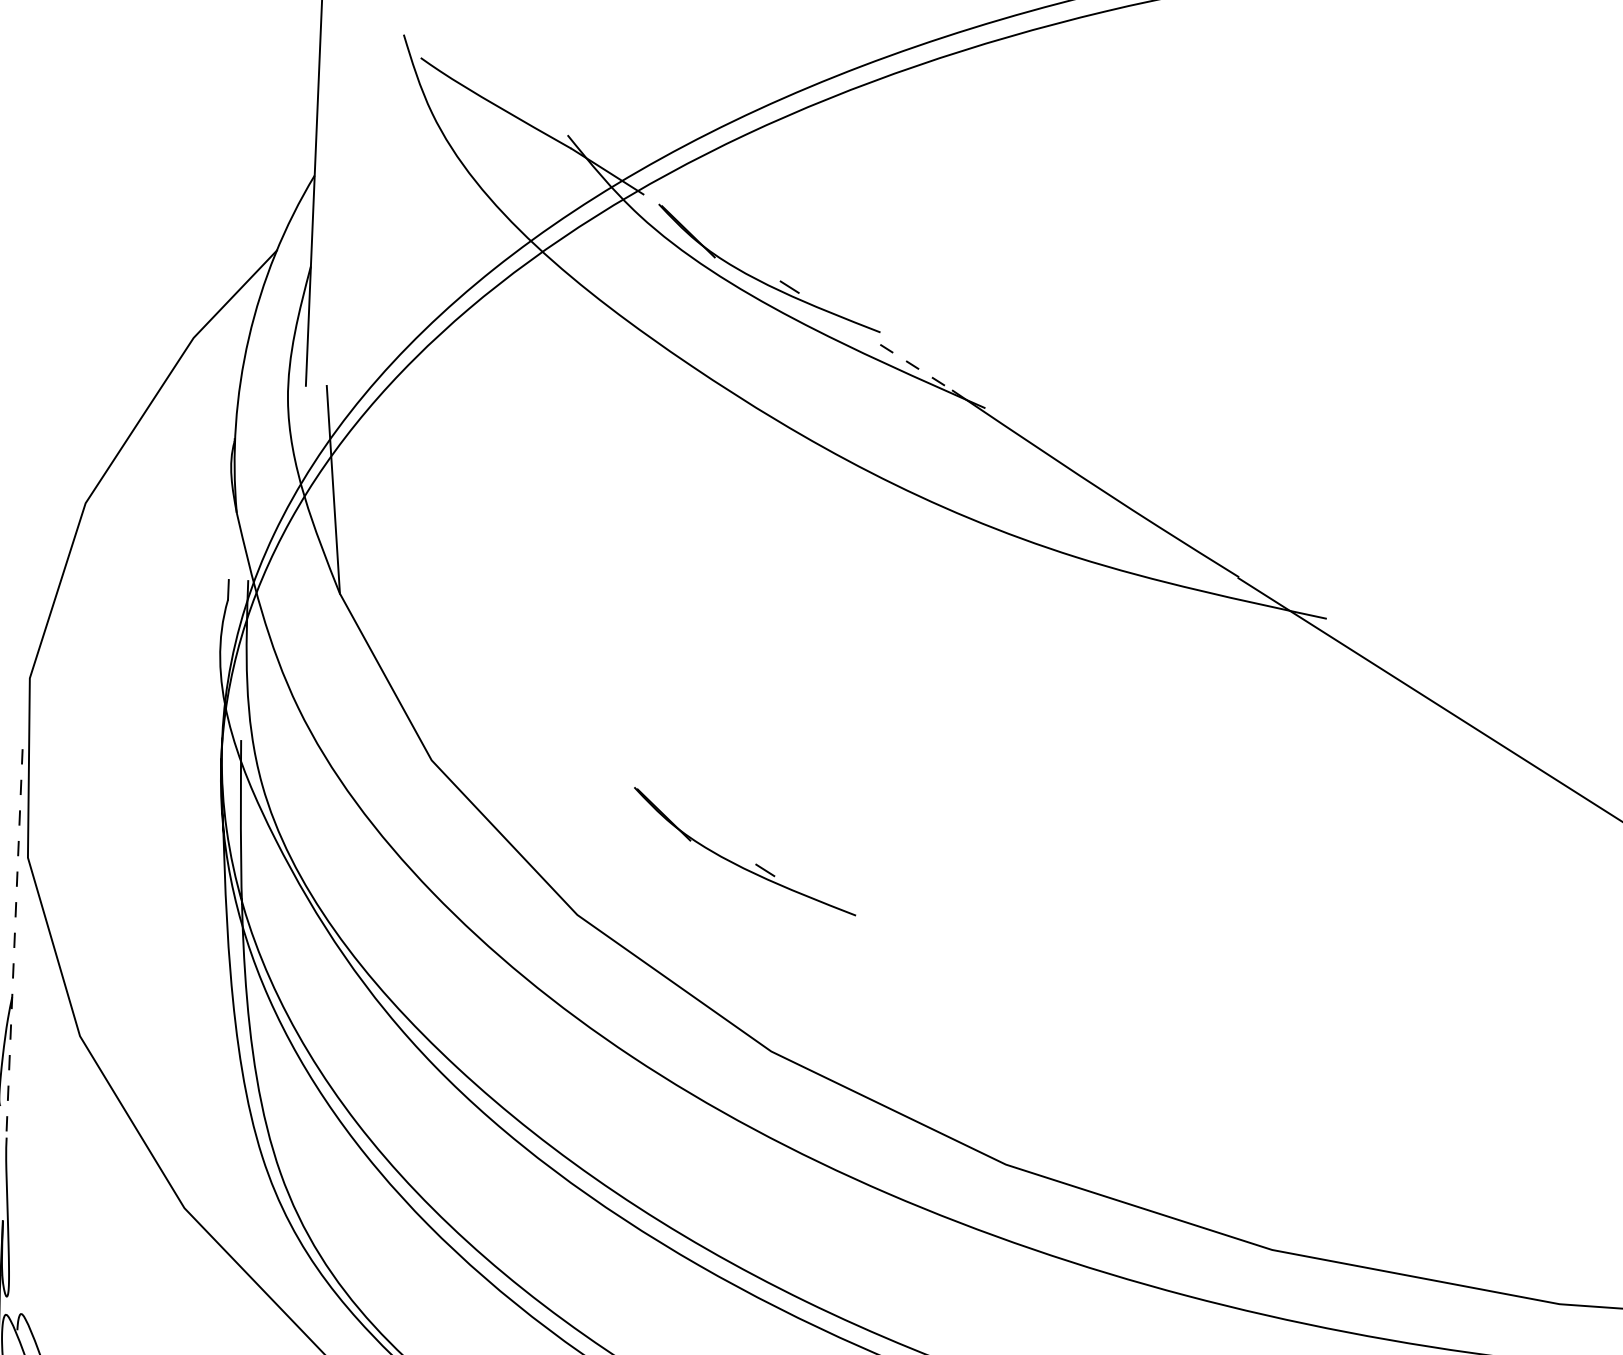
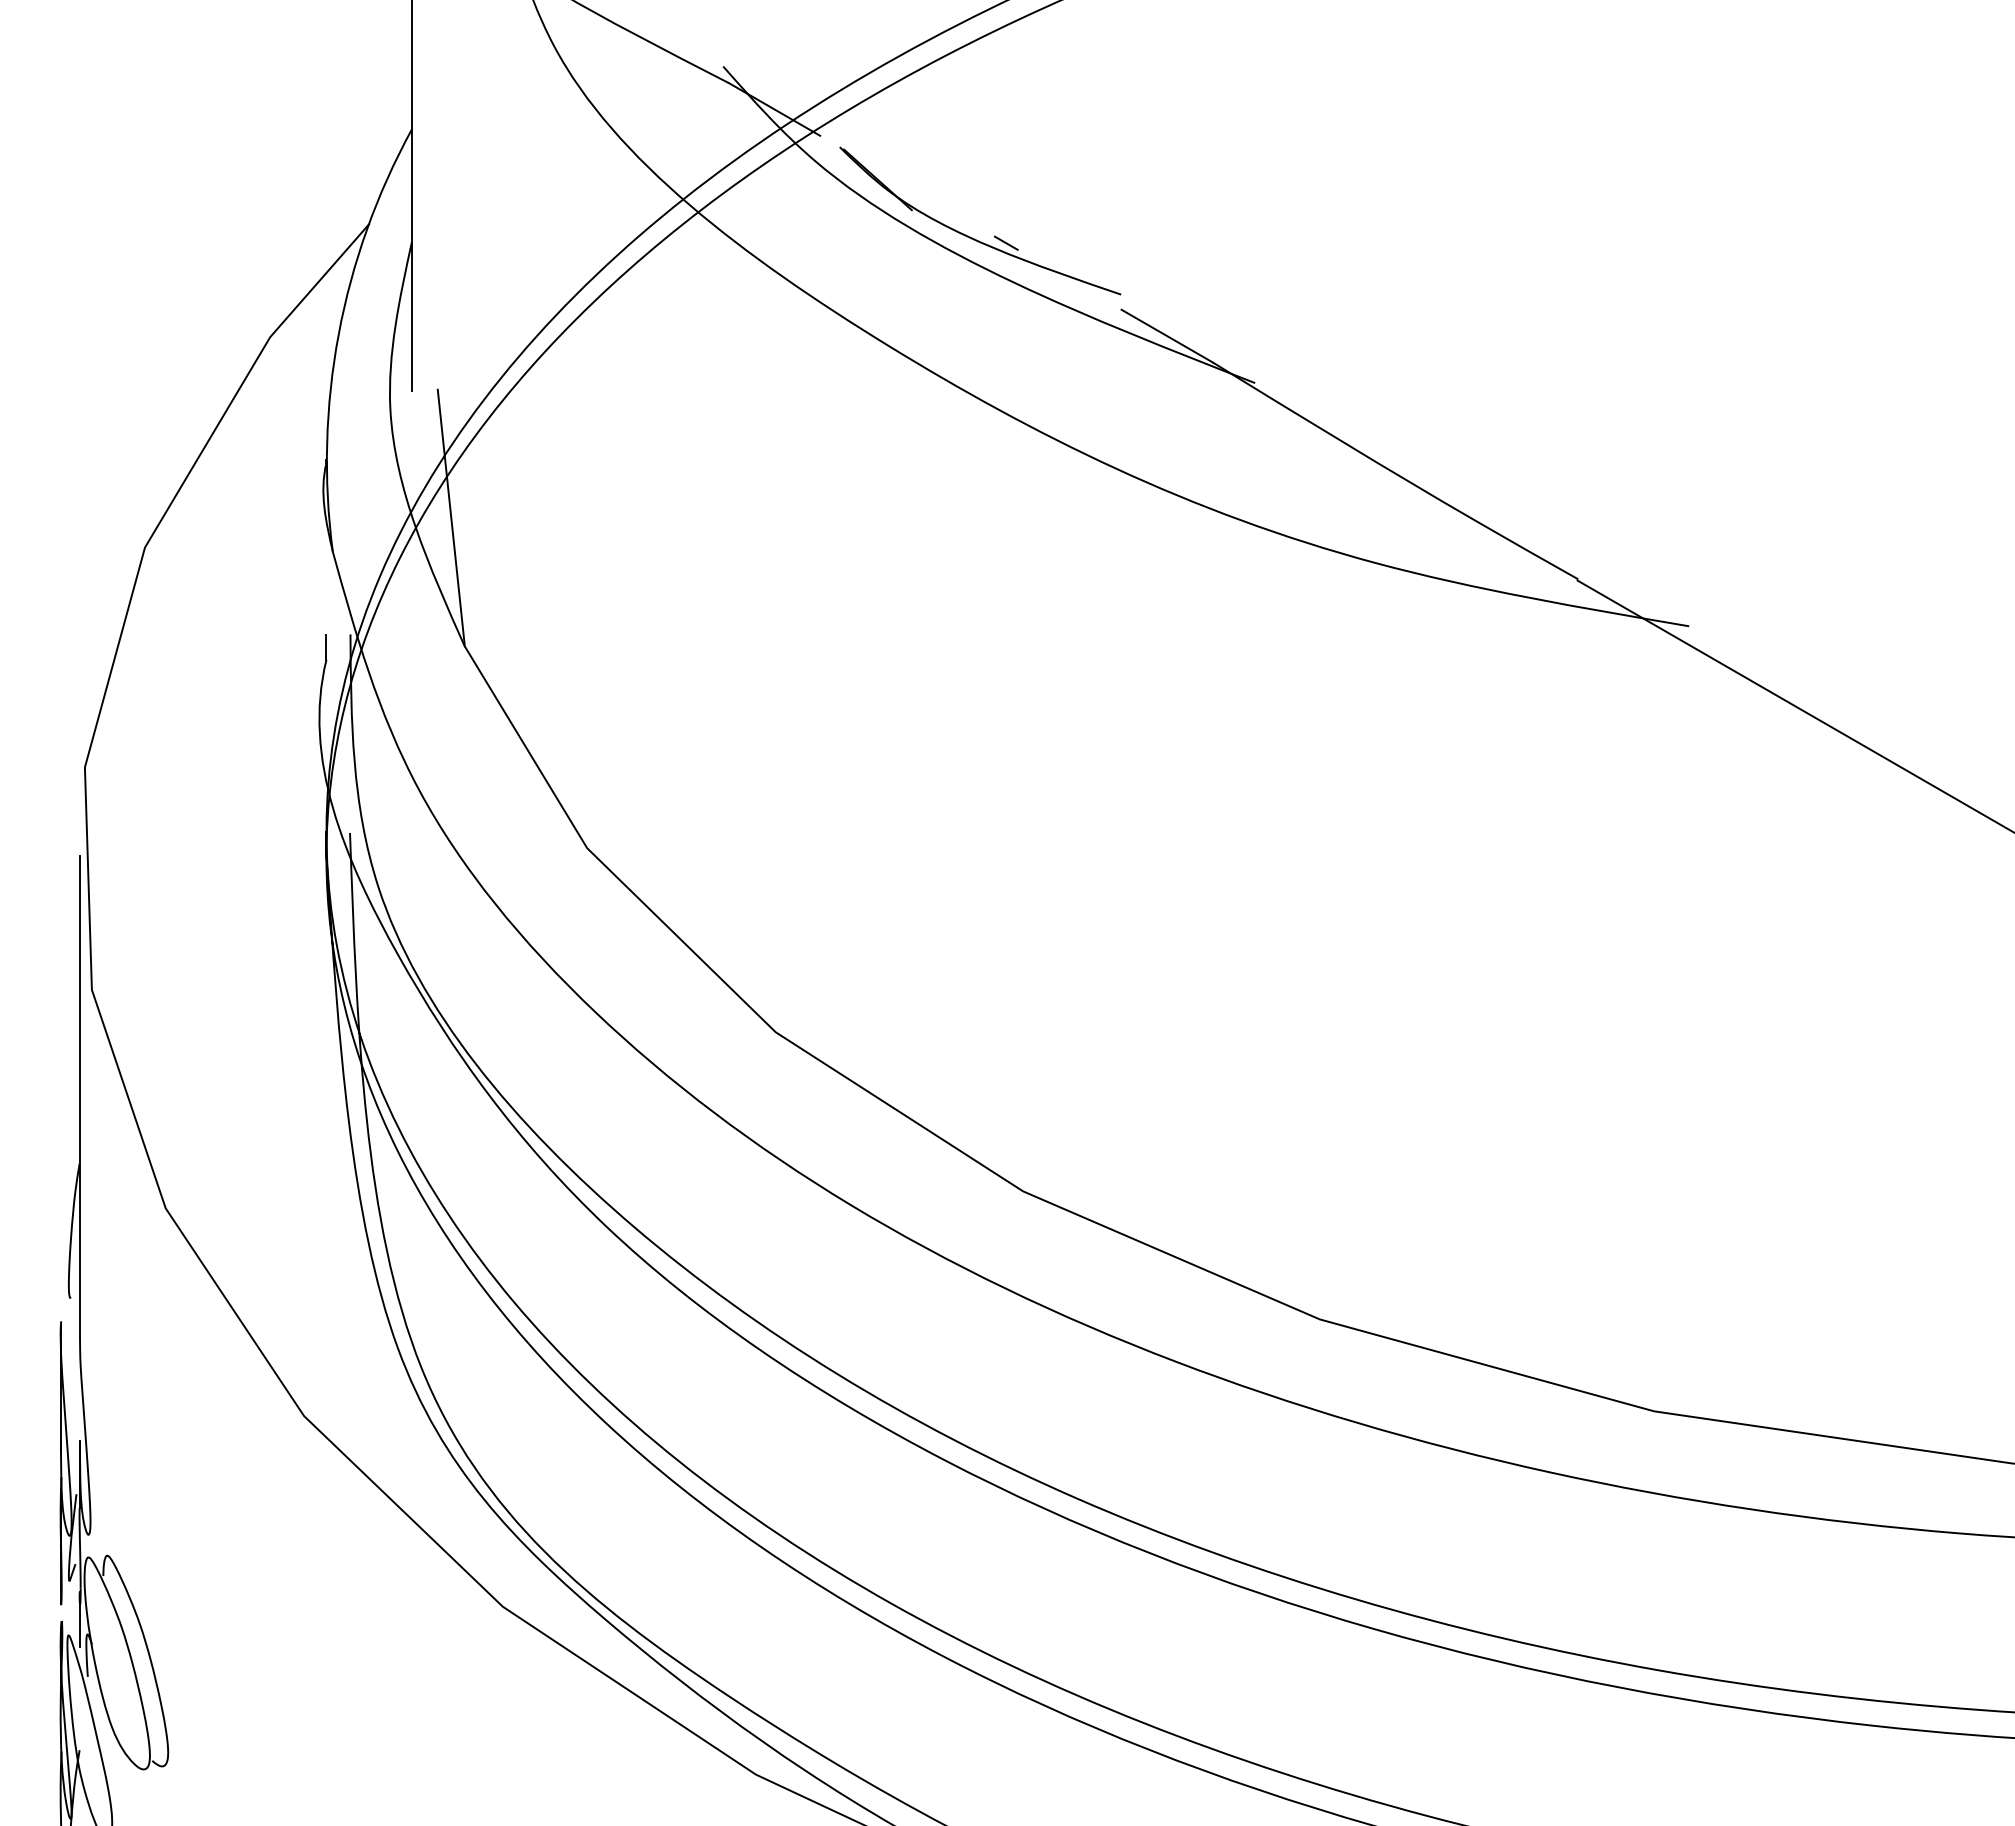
line: (916, 367) -> (1167, 336), dashed -> solid
part: (738, 864) -> (972, 961), removed
line: (14, 944) -> (79, 1097), dashed -> solid

